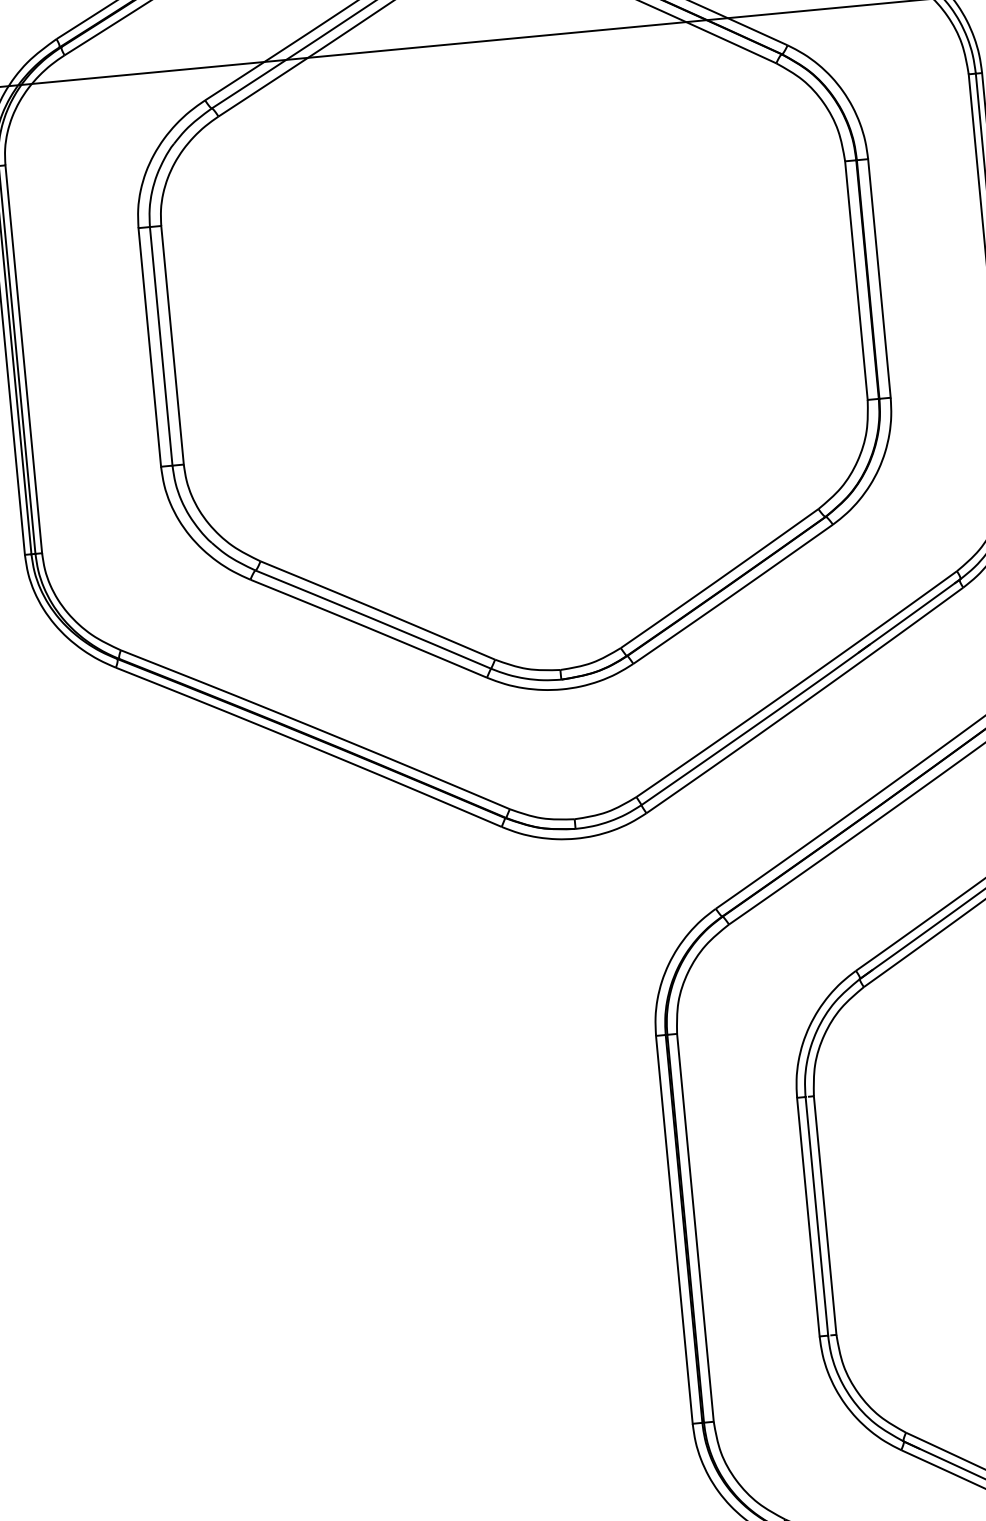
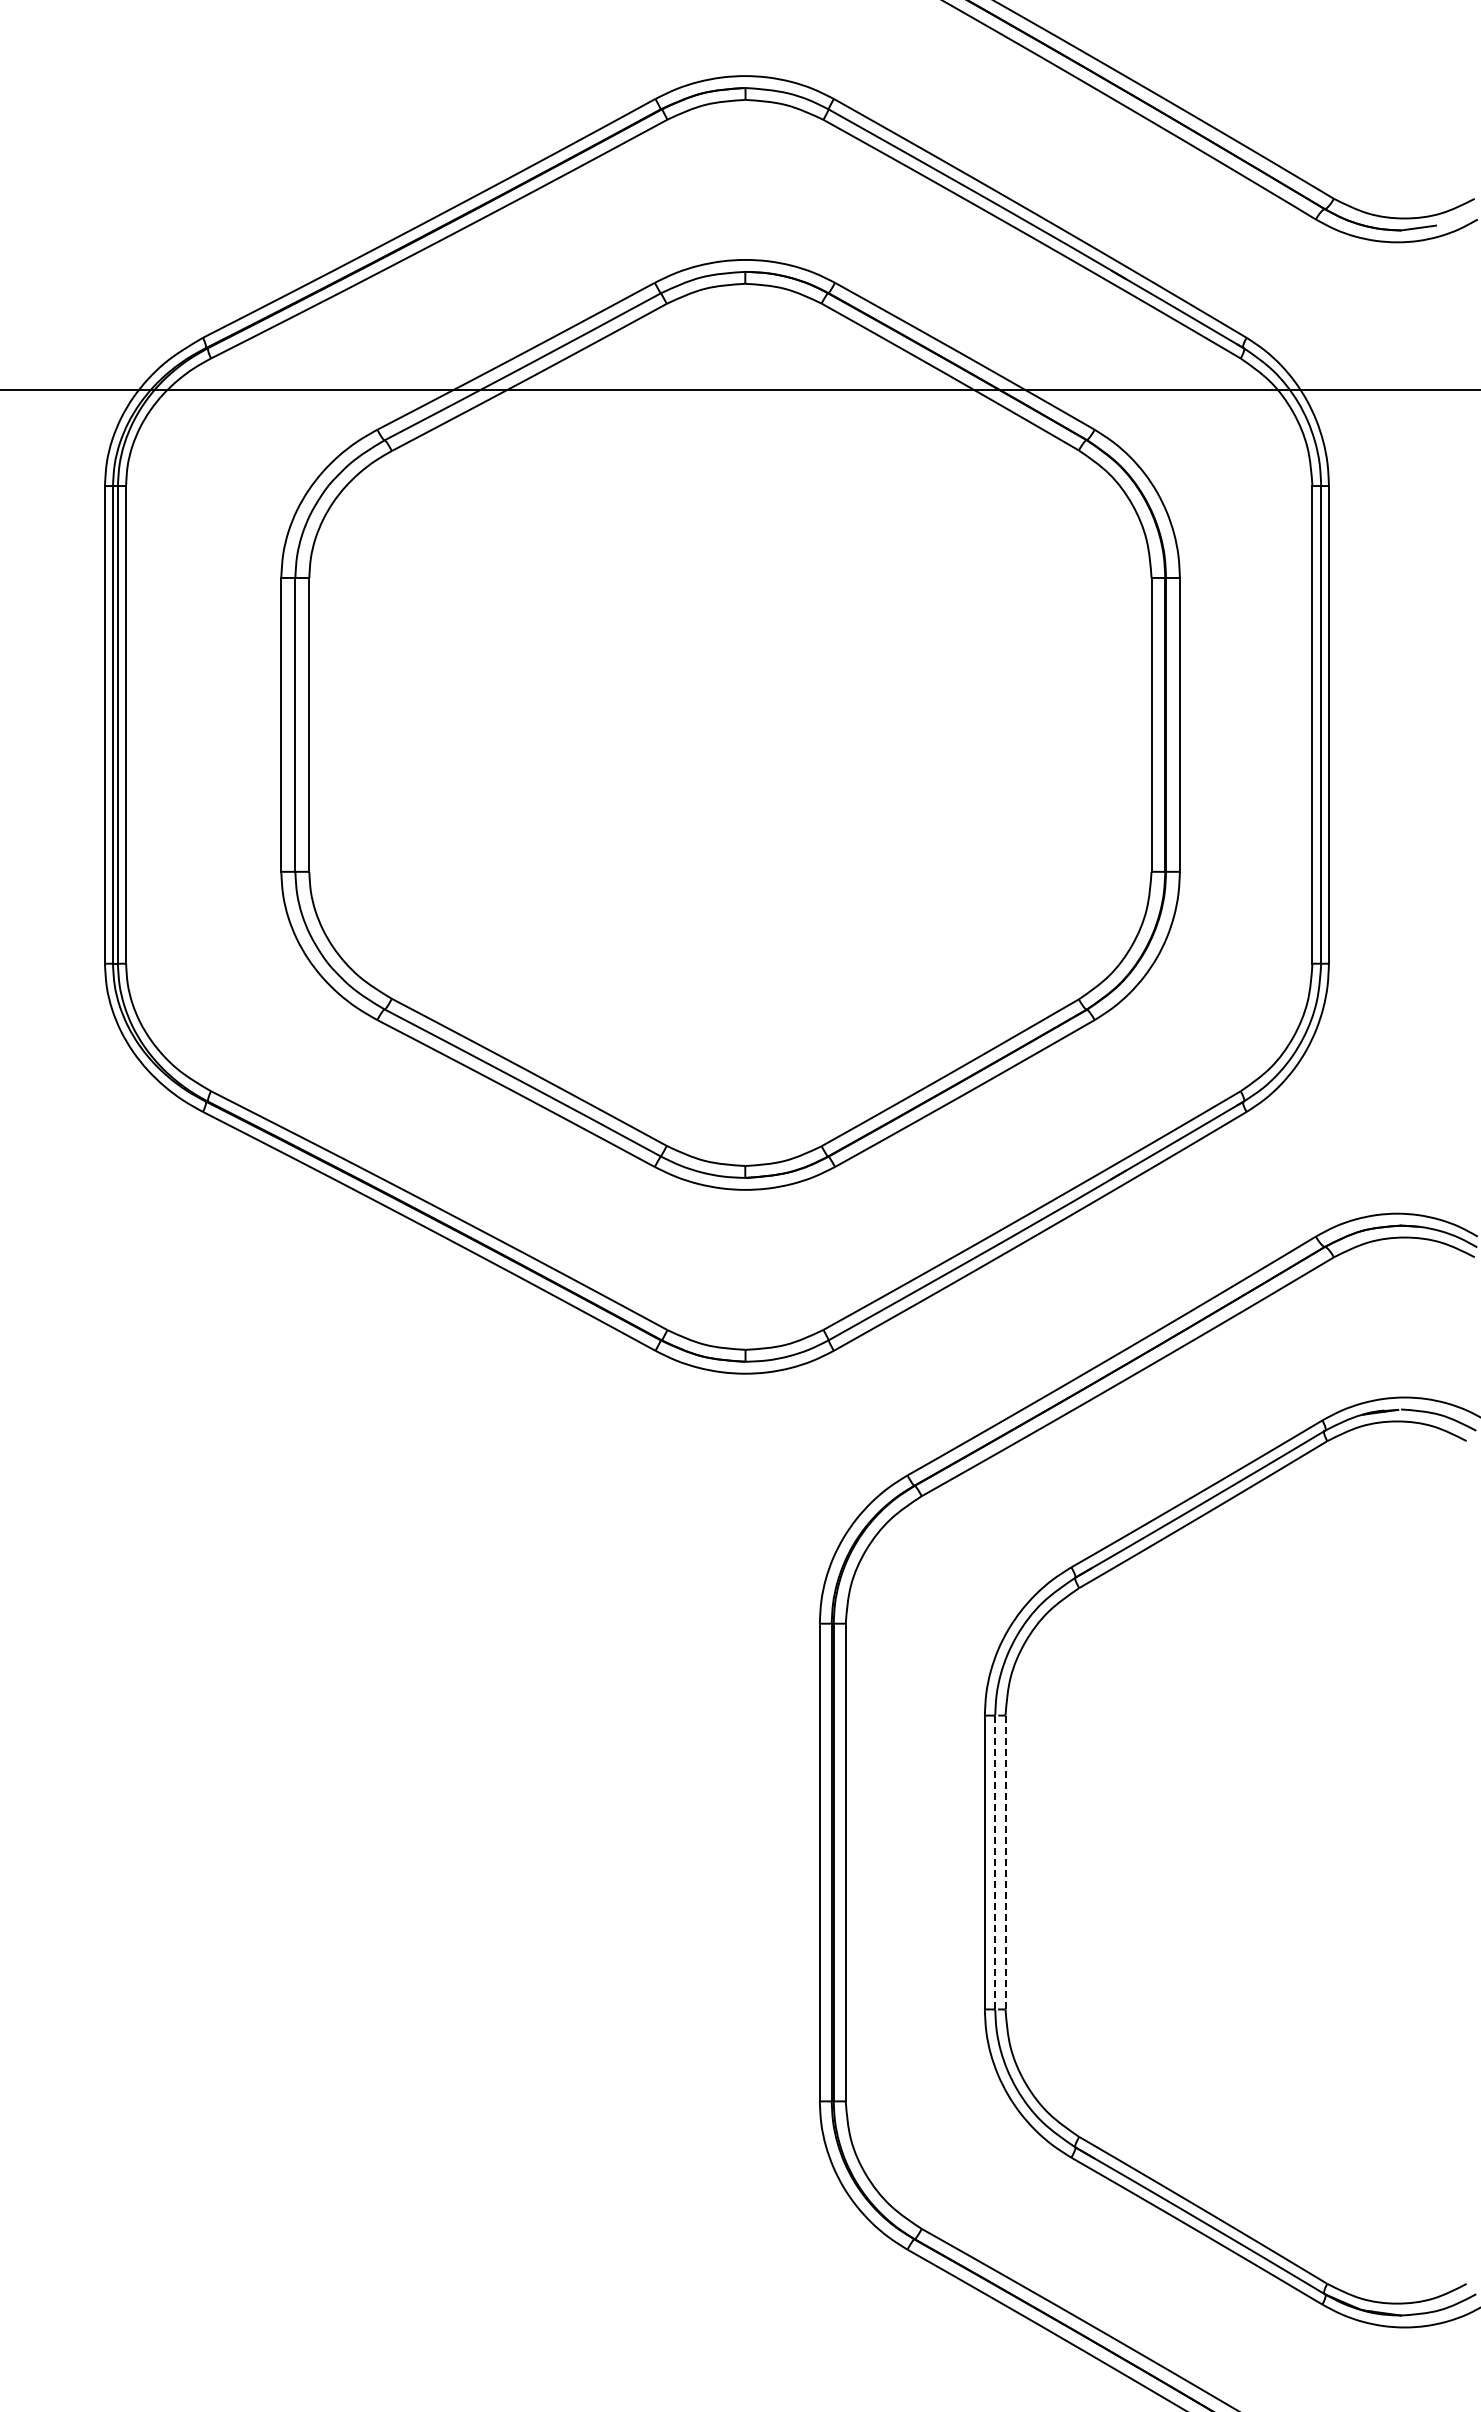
line: (825, 1215) -> (1005, 1862), solid -> dashed
line: (817, 1216) -> (995, 1862), solid -> dashed

